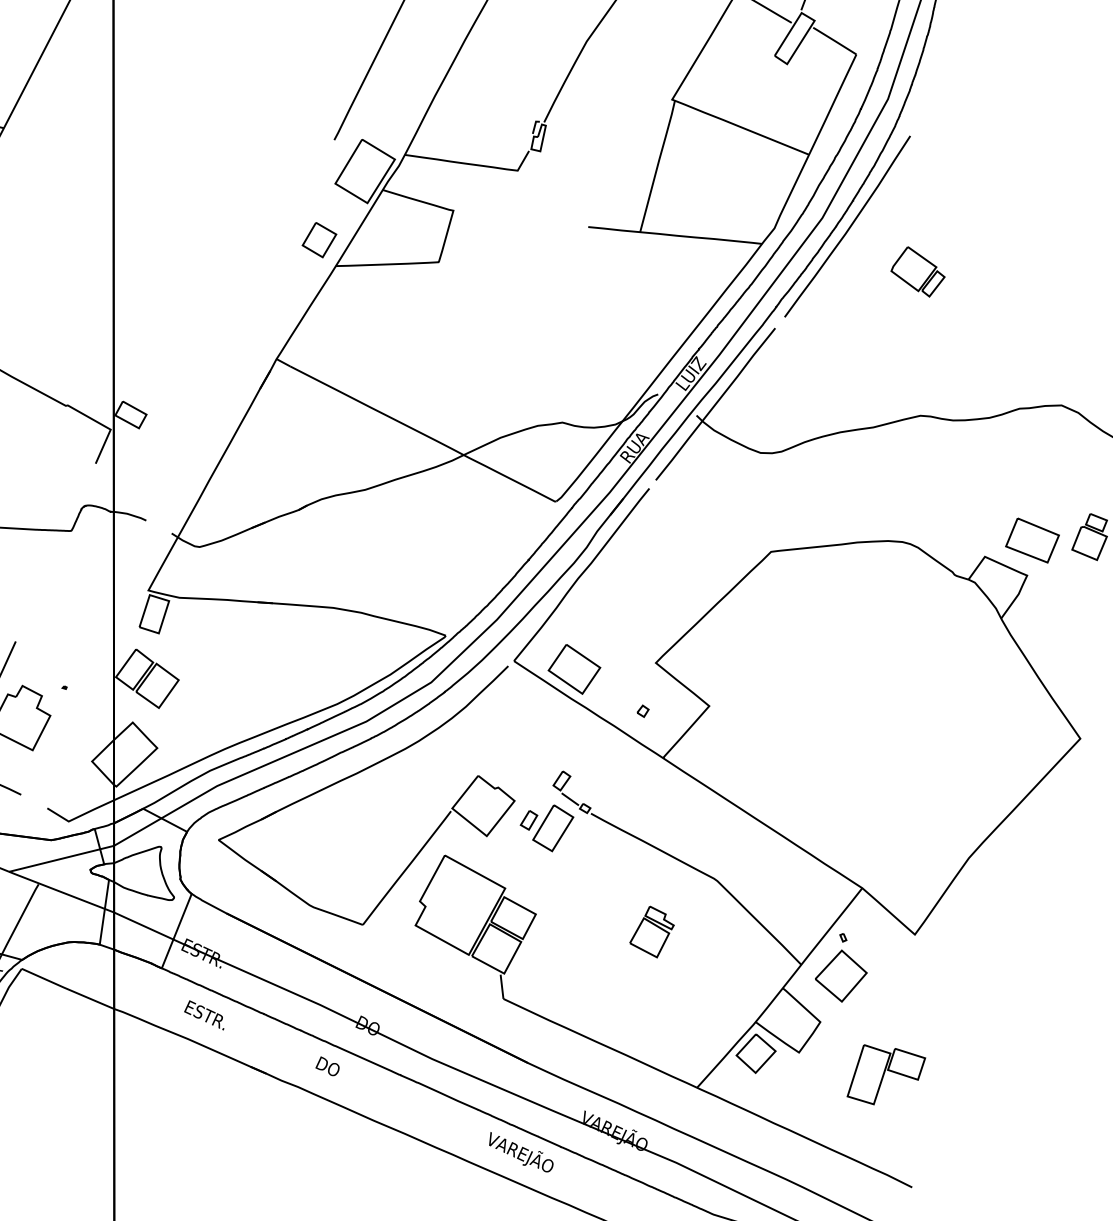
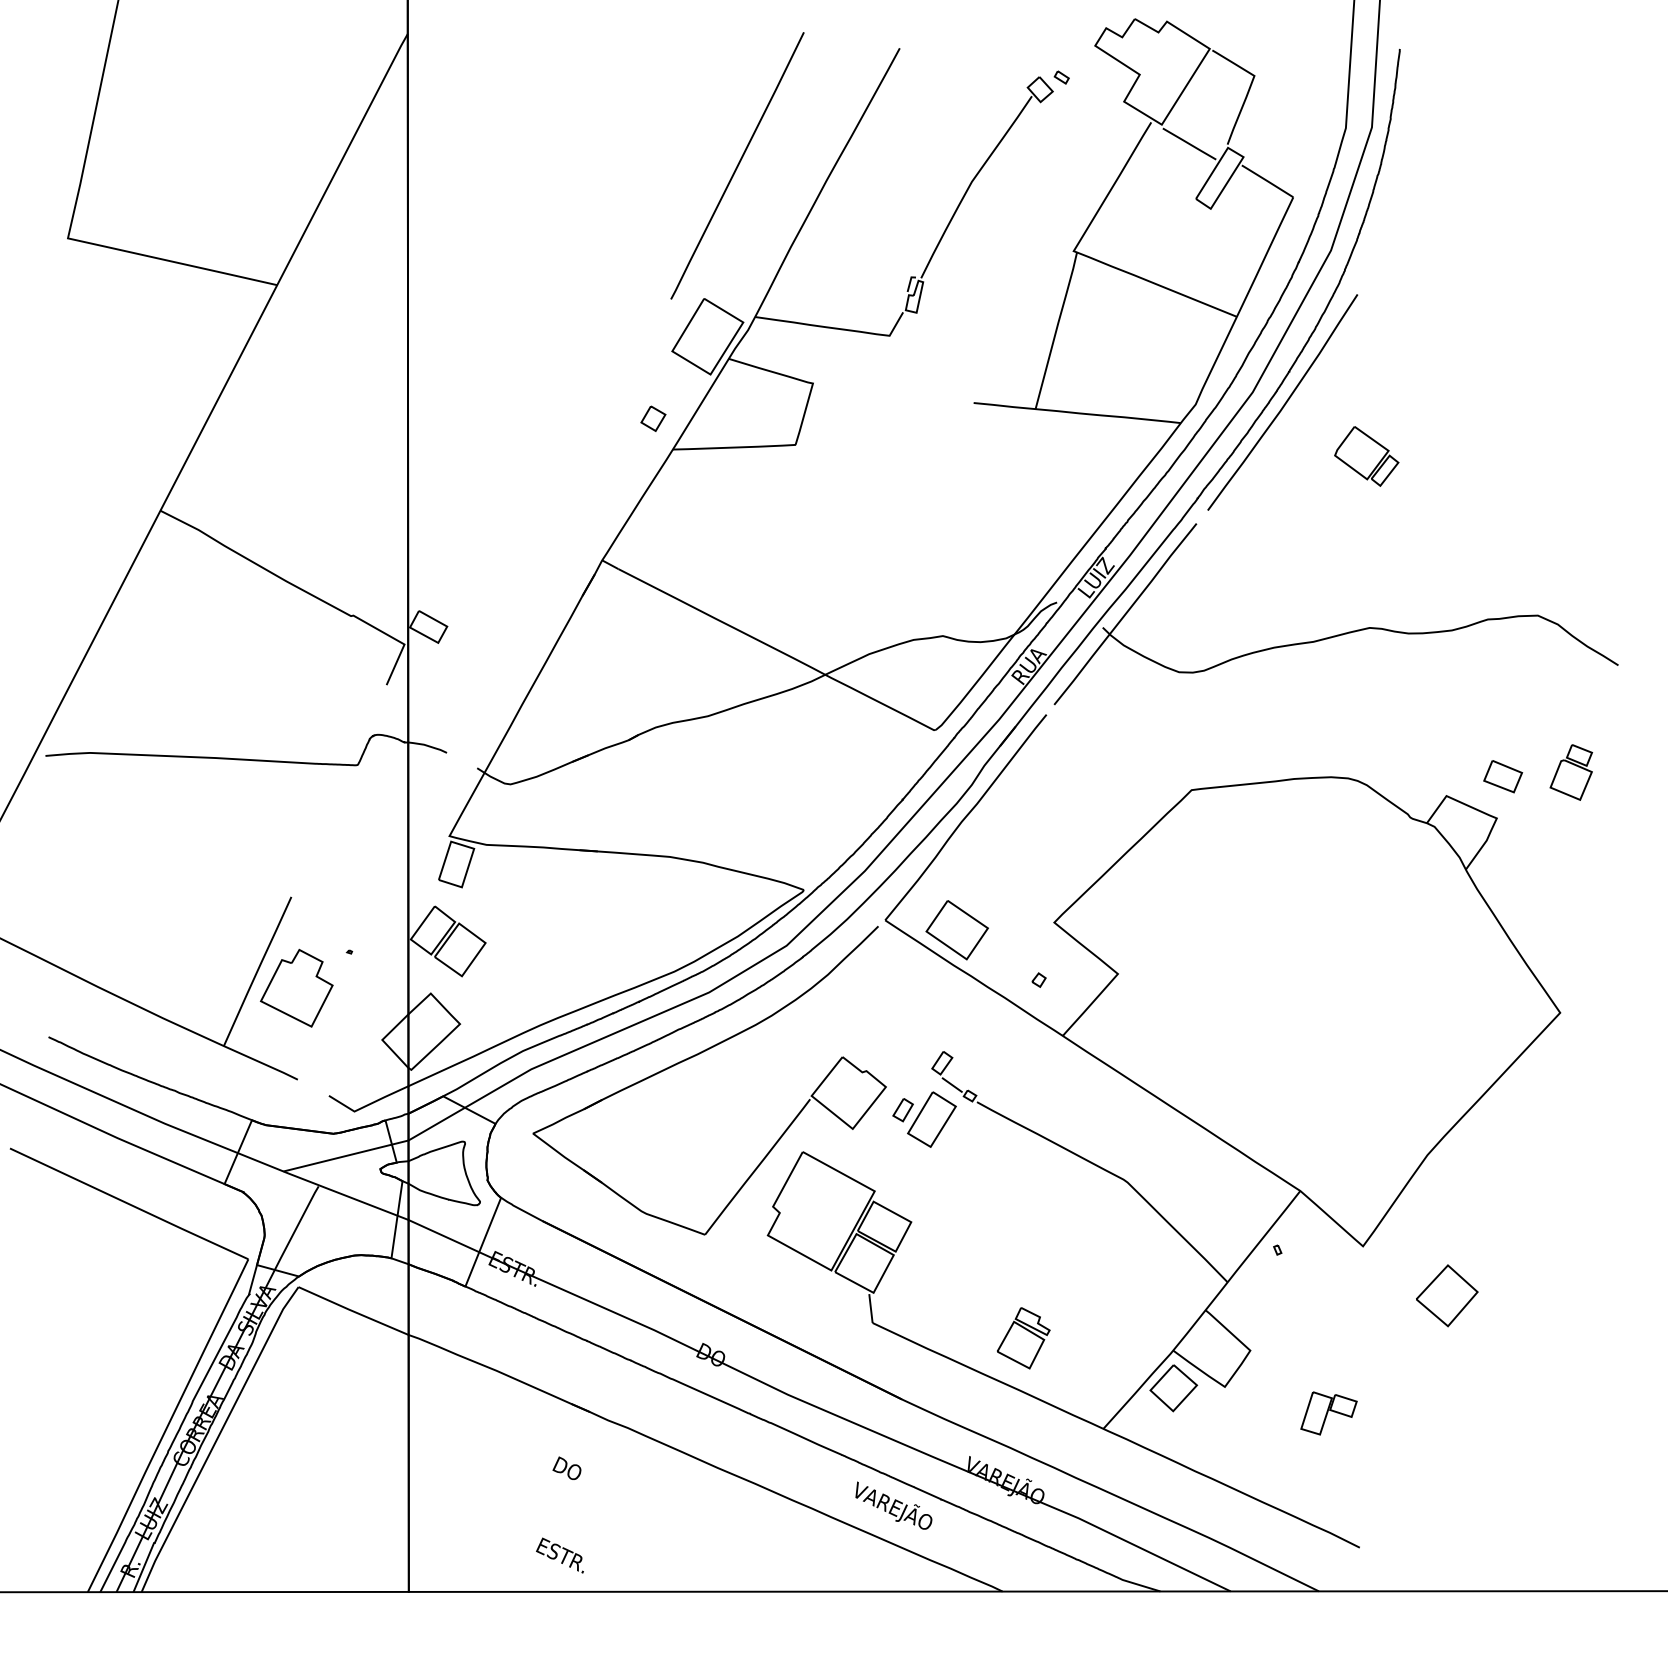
part: (319, 240) -> (653, 418), size x0.6
part: (1031, 540) -> (1502, 776), size x0.6
part: (651, 932) -> (1023, 1338), moved
part: (841, 975) -> (1447, 1295), moved
text: (203, 1015) -> (559, 1555), moved
text: (327, 1065) -> (566, 1467), moved
part: (885, 1074) -> (1328, 1413), size x0.6

